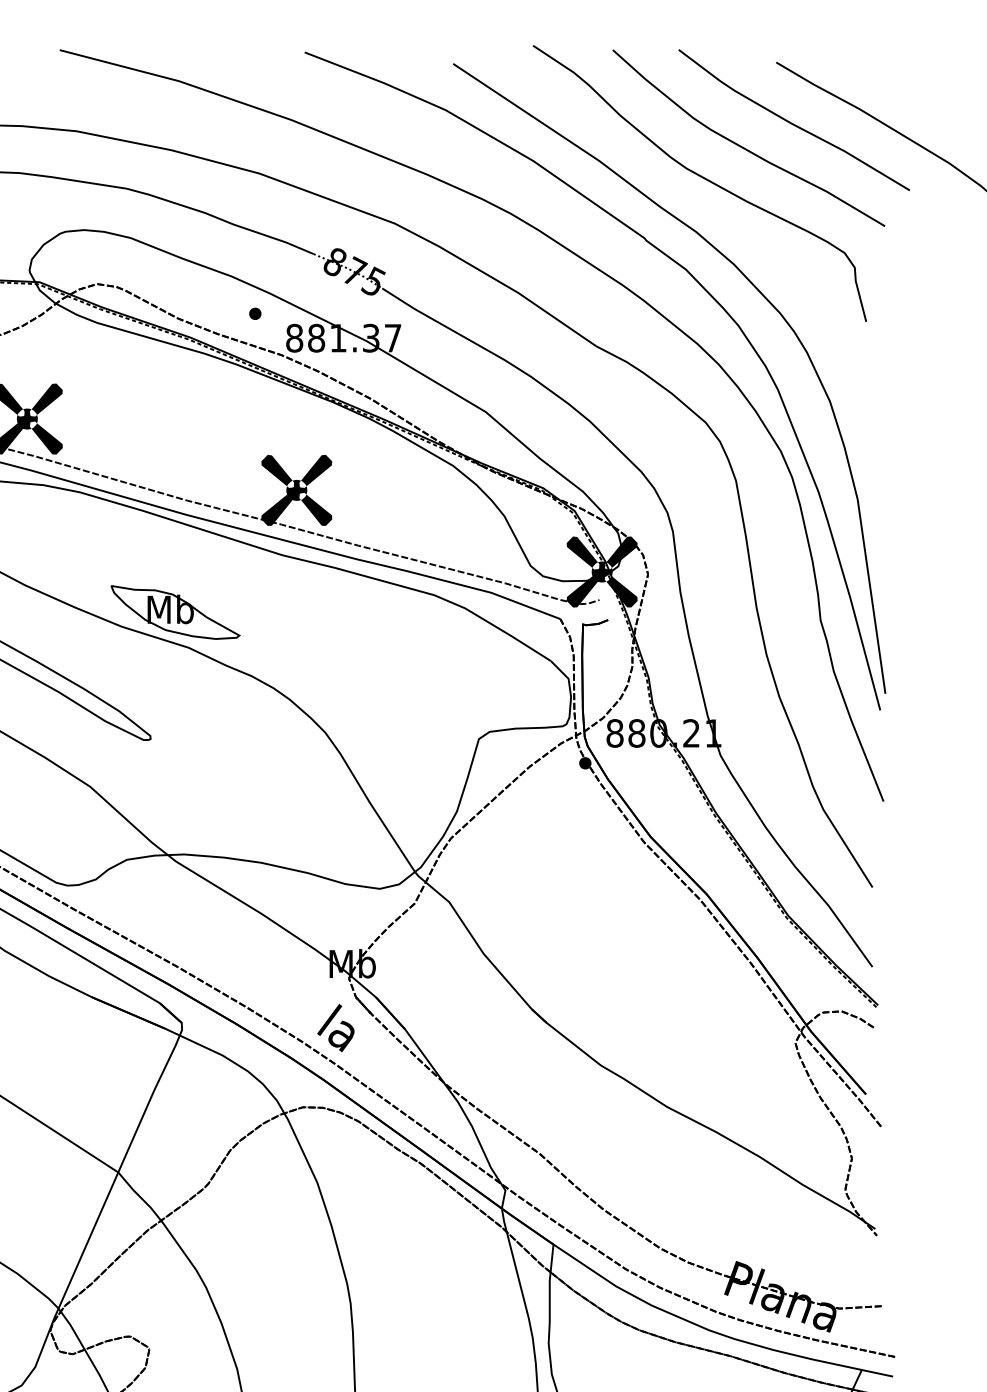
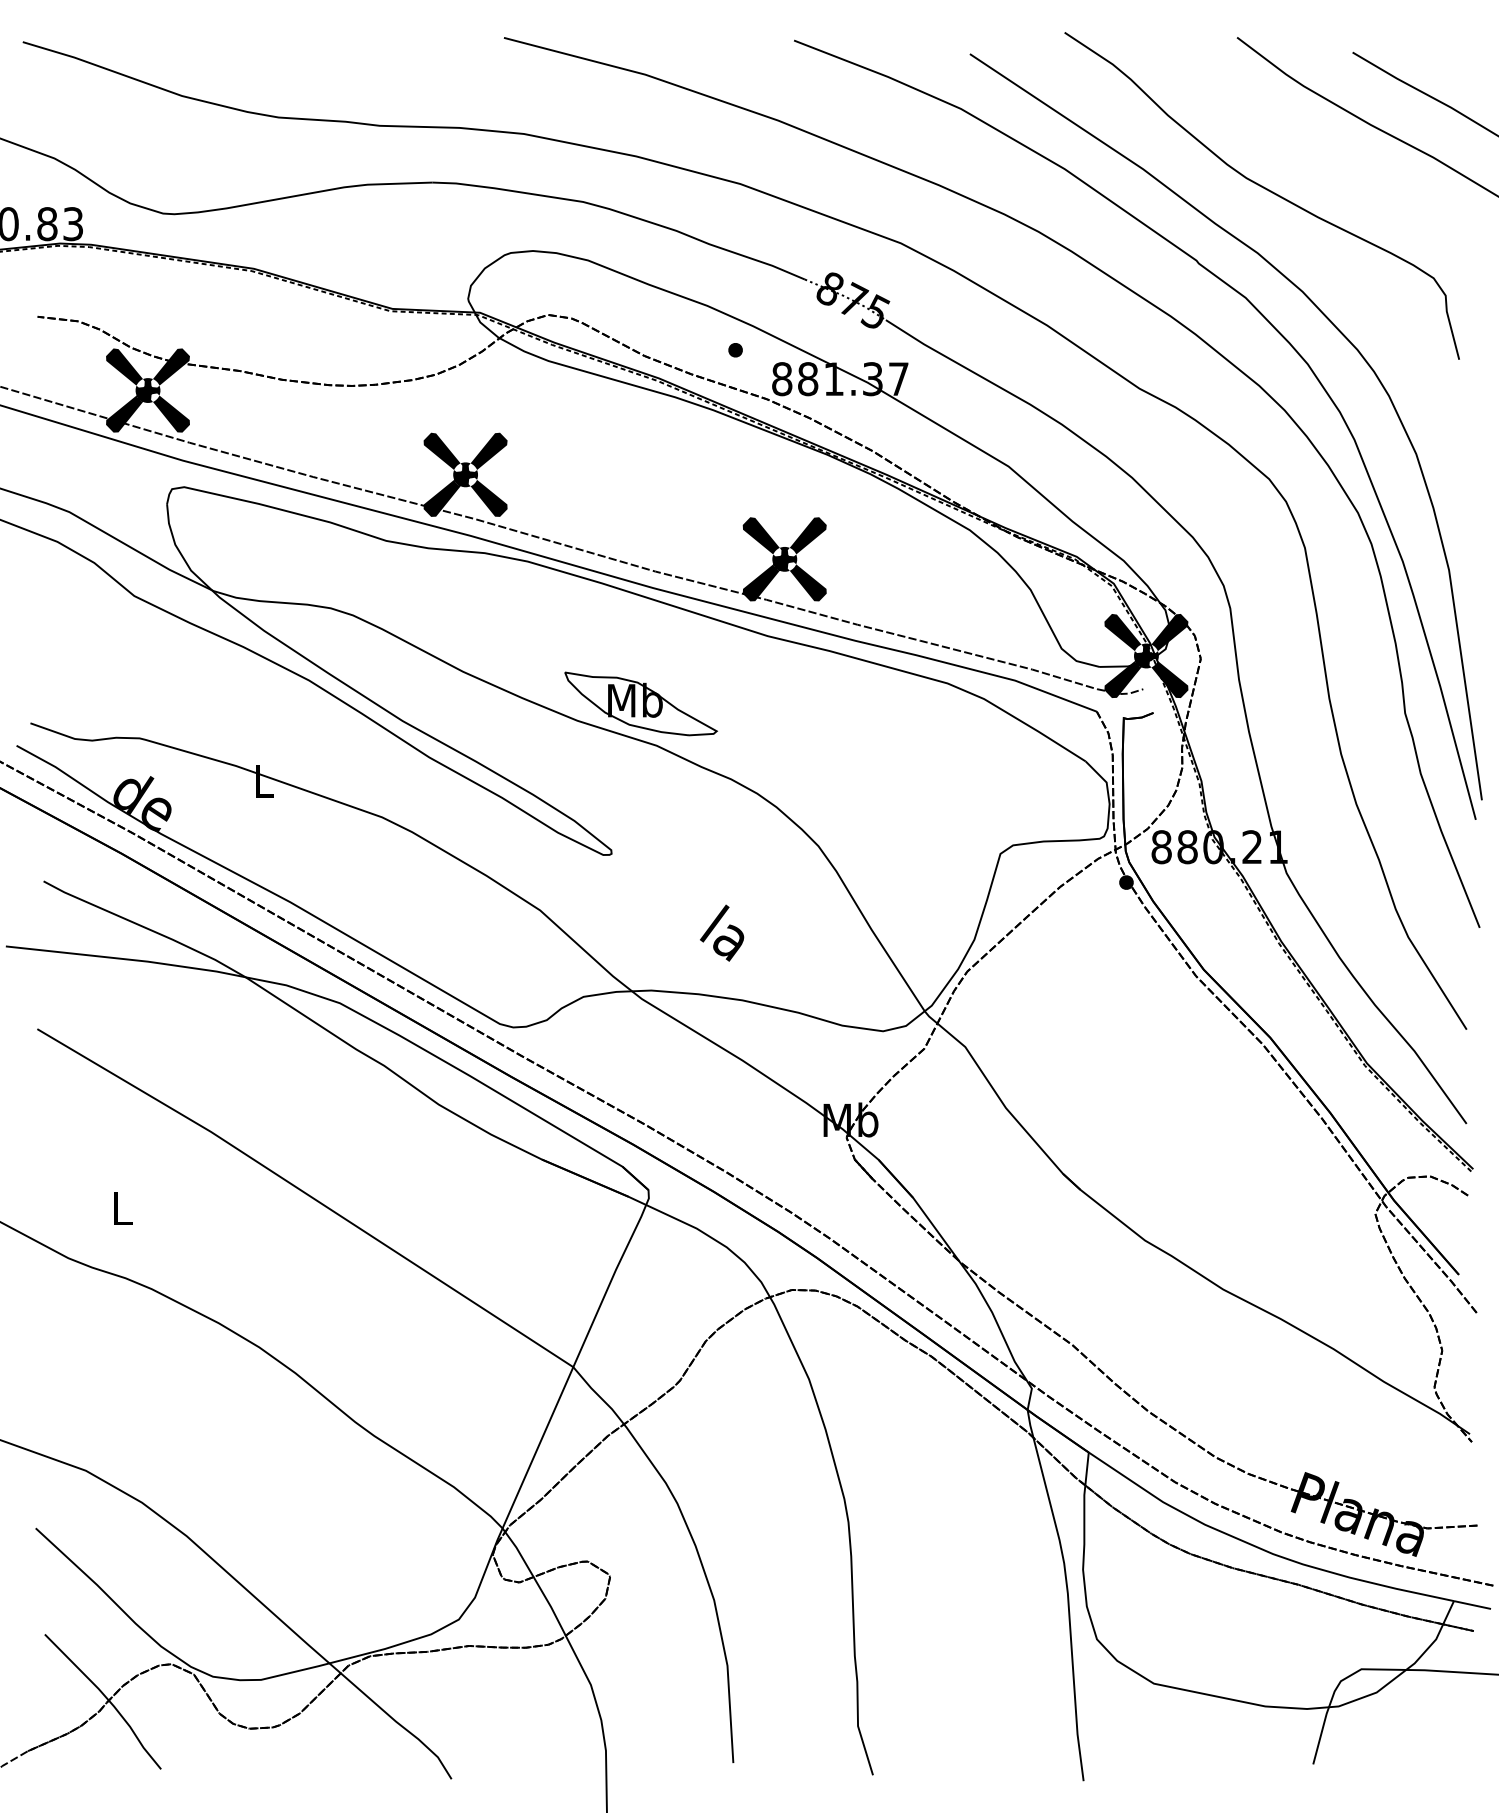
curve: (743, 146) -> (1313, 152), removed
text: (336, 1027) -> (722, 932), moved

